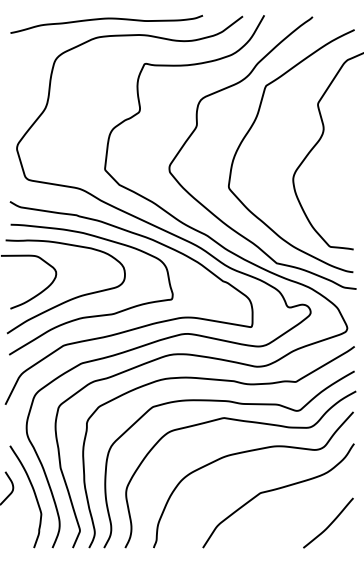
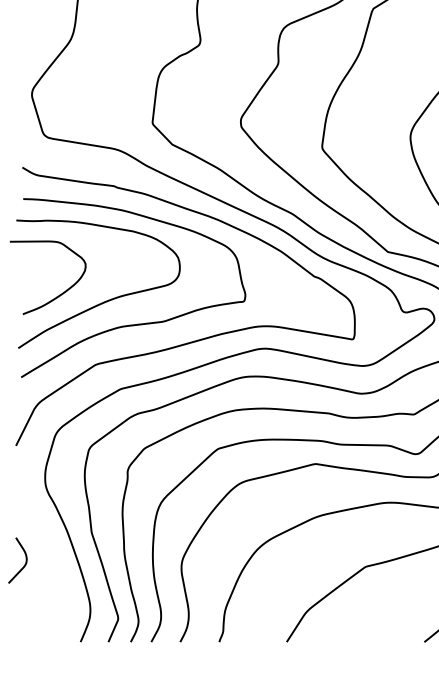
curve: (33, 492) -> (54, 566), removed

